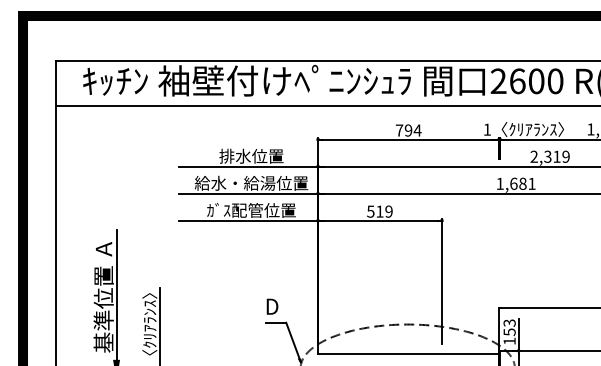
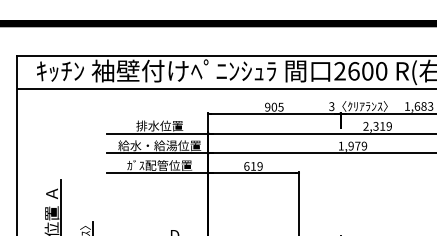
text: (486, 129) -> (331, 106), 1 -> 3
text: (408, 130) -> (274, 107), 794 -> 905
text: (522, 183) -> (357, 145), 1,681 -> 1,979
text: (370, 211) -> (246, 166), 519 -> 619

